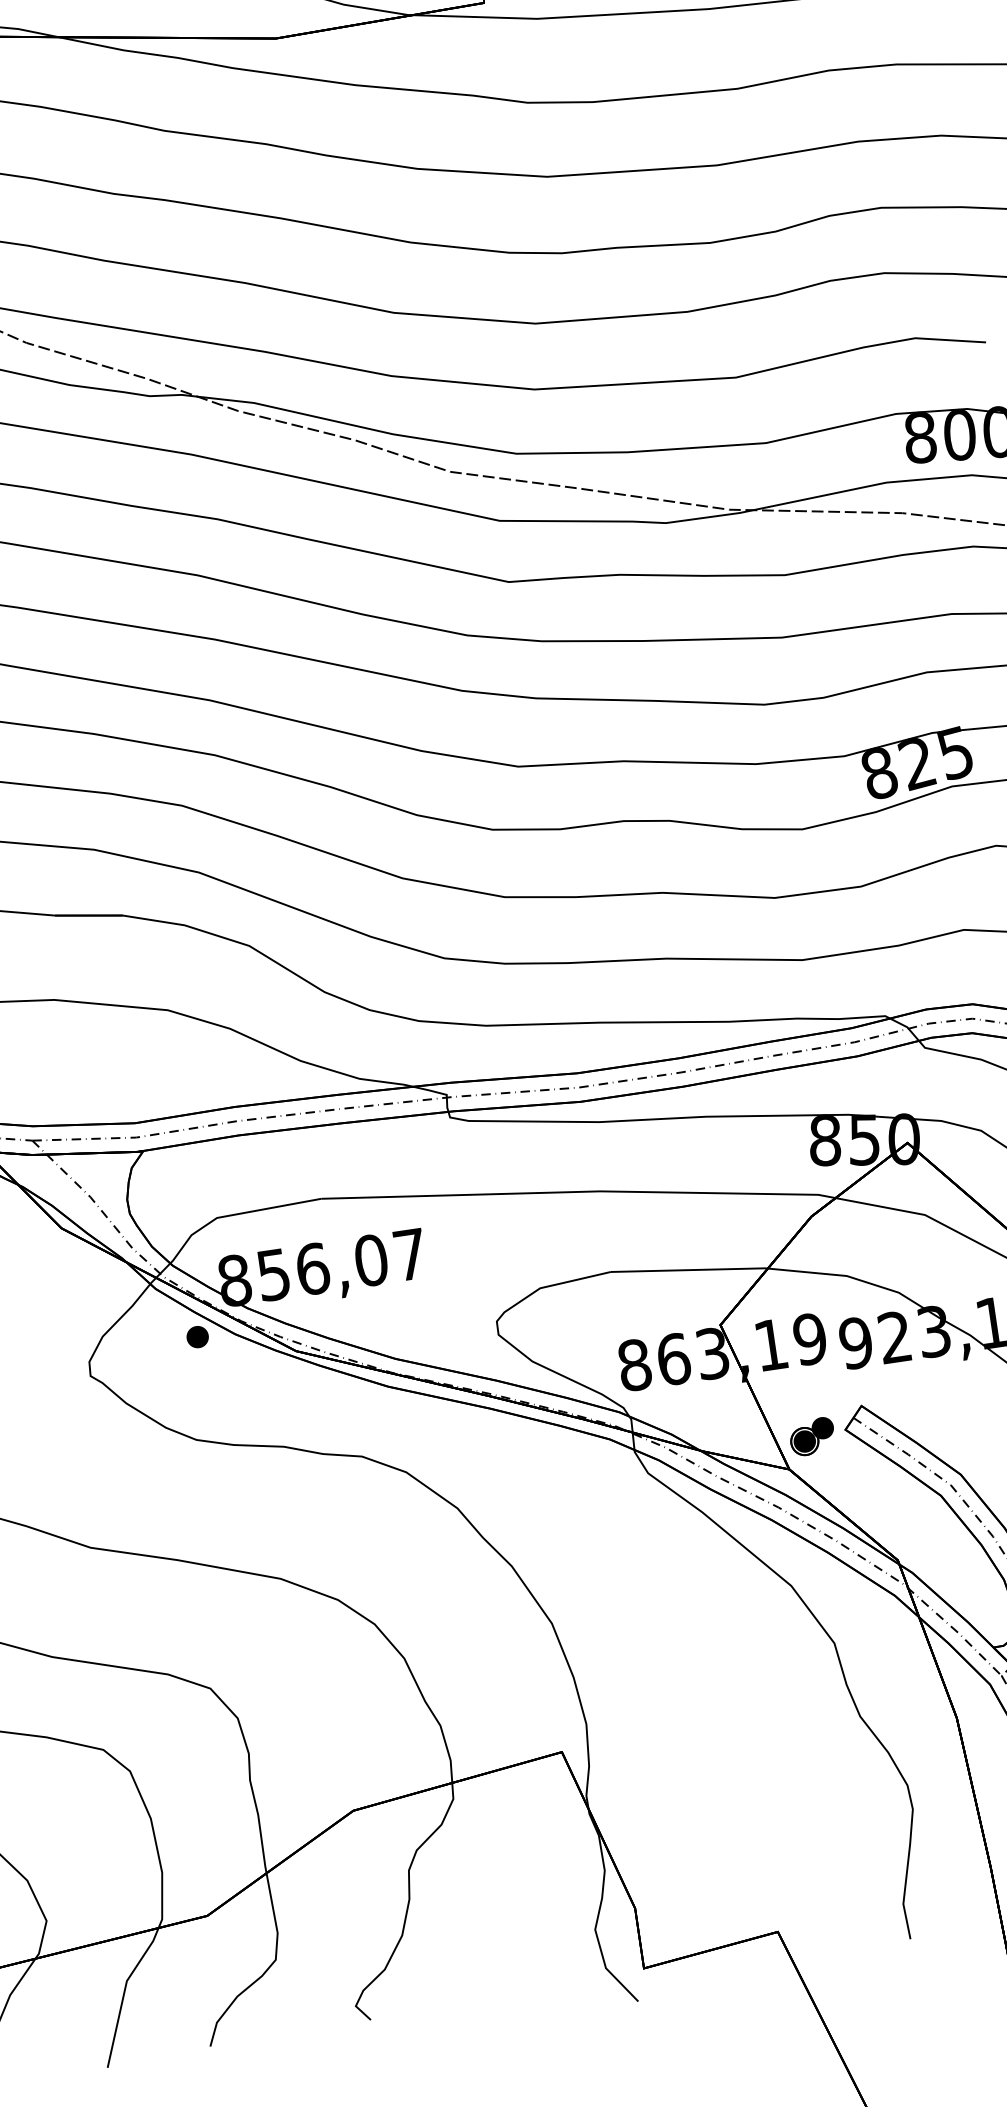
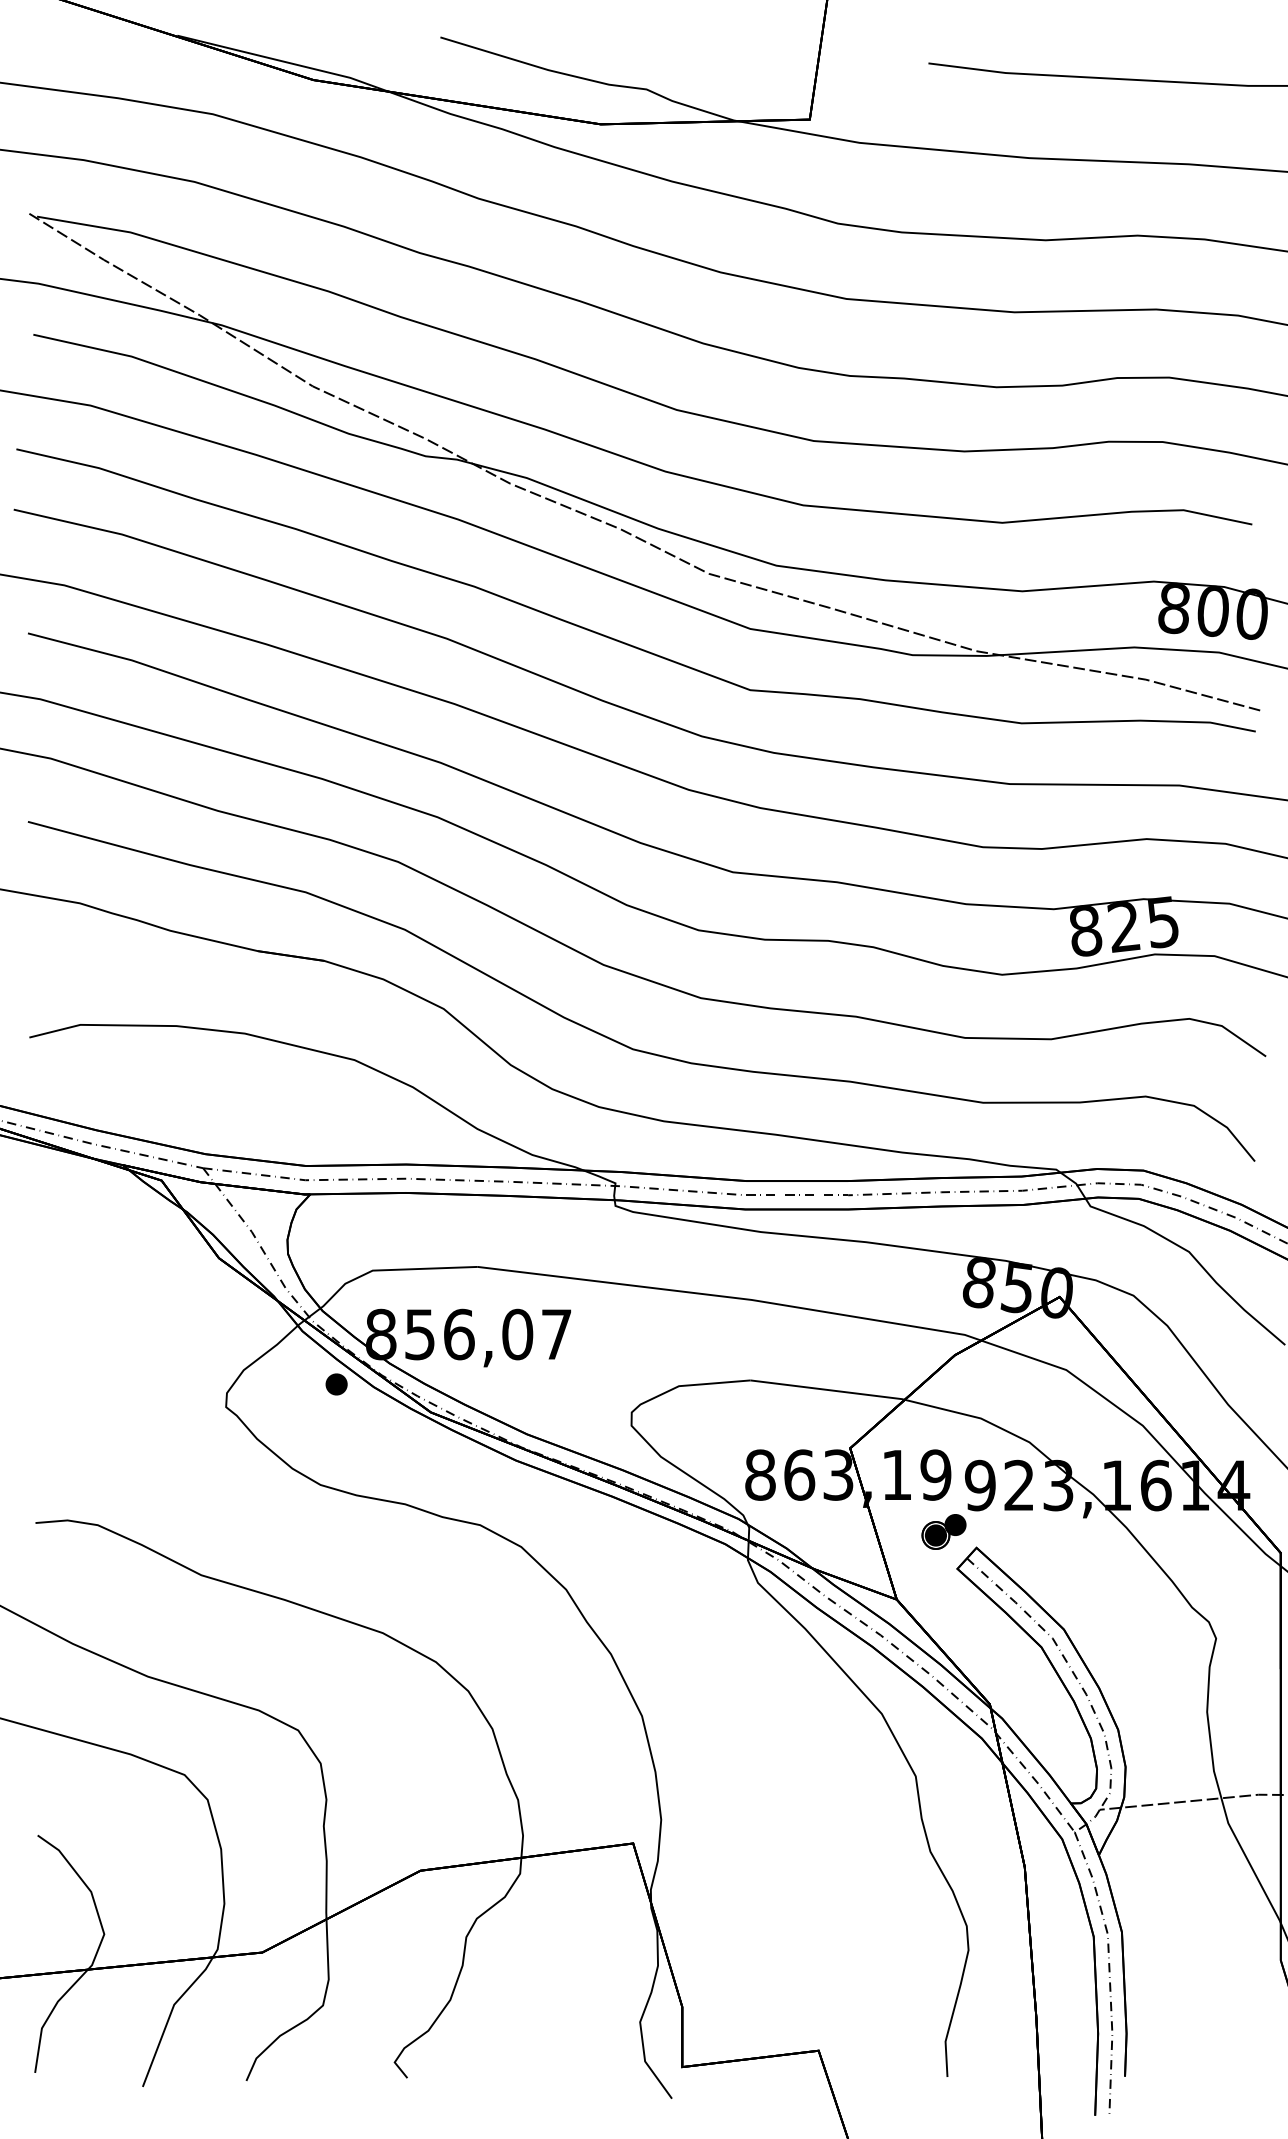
part: (811, 1436) -> (943, 1531), moved

